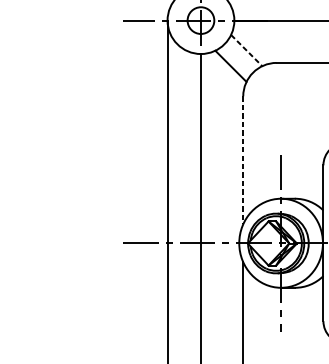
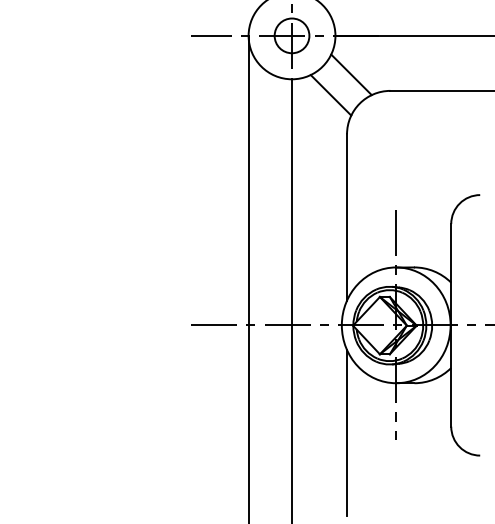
line: (246, 50) -> (351, 74), dashed -> solid
line: (243, 160) -> (347, 217), dashed -> solid

